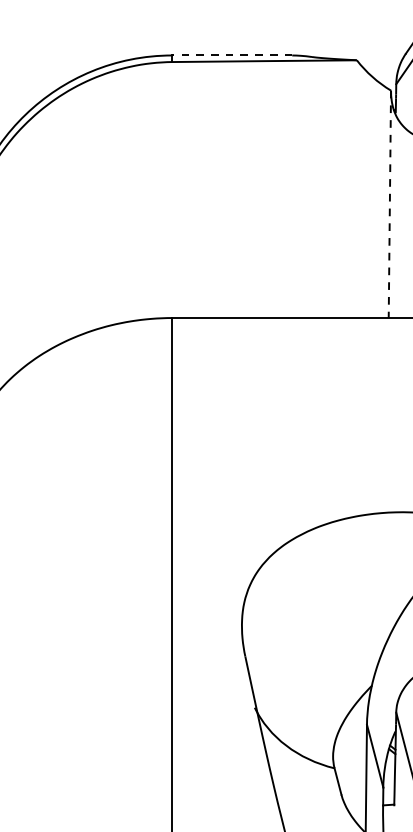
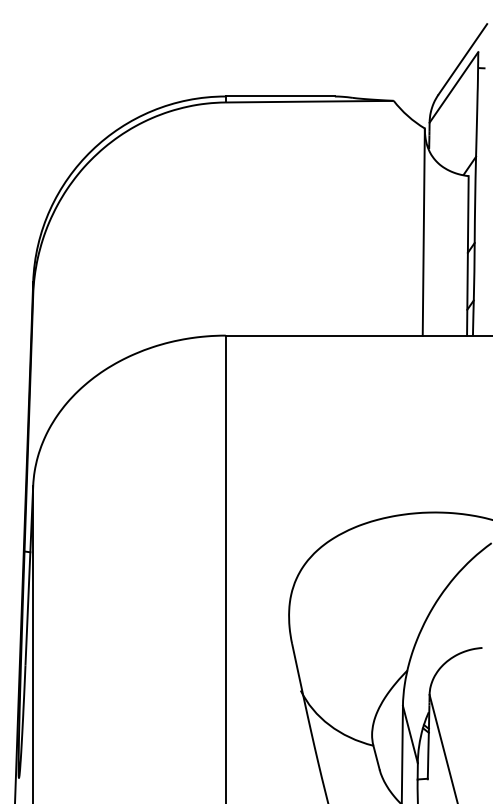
line: (232, 55) -> (280, 96), dashed -> solid
line: (389, 204) -> (423, 232), dashed -> solid

